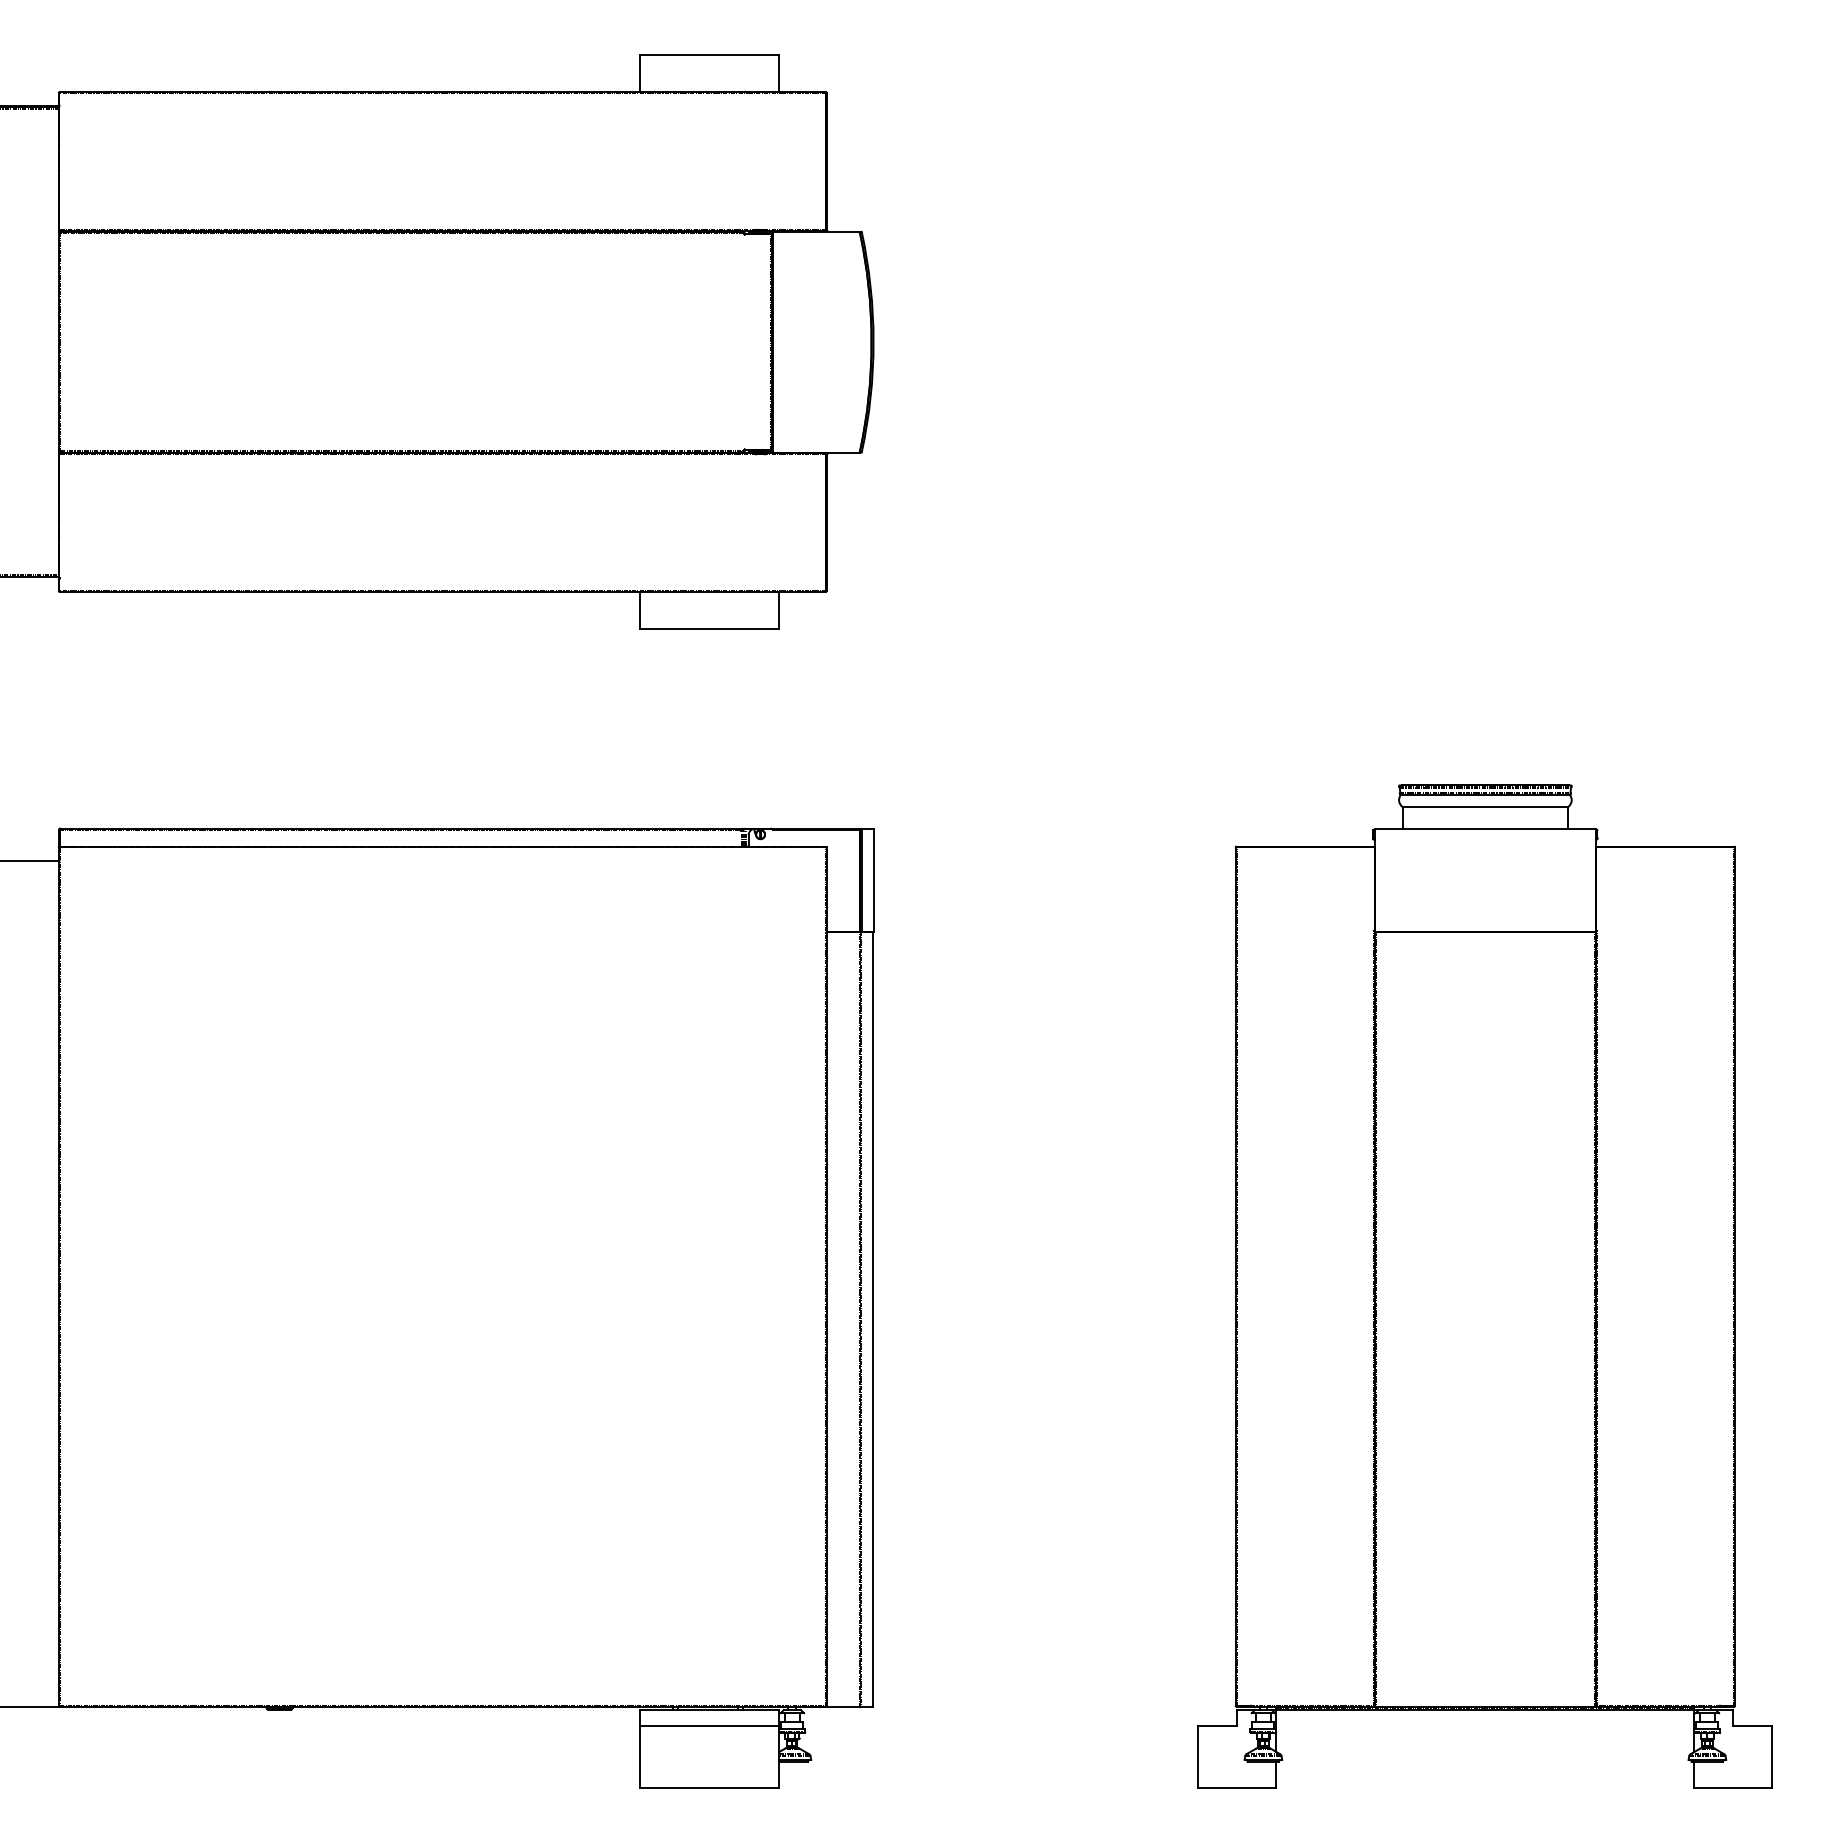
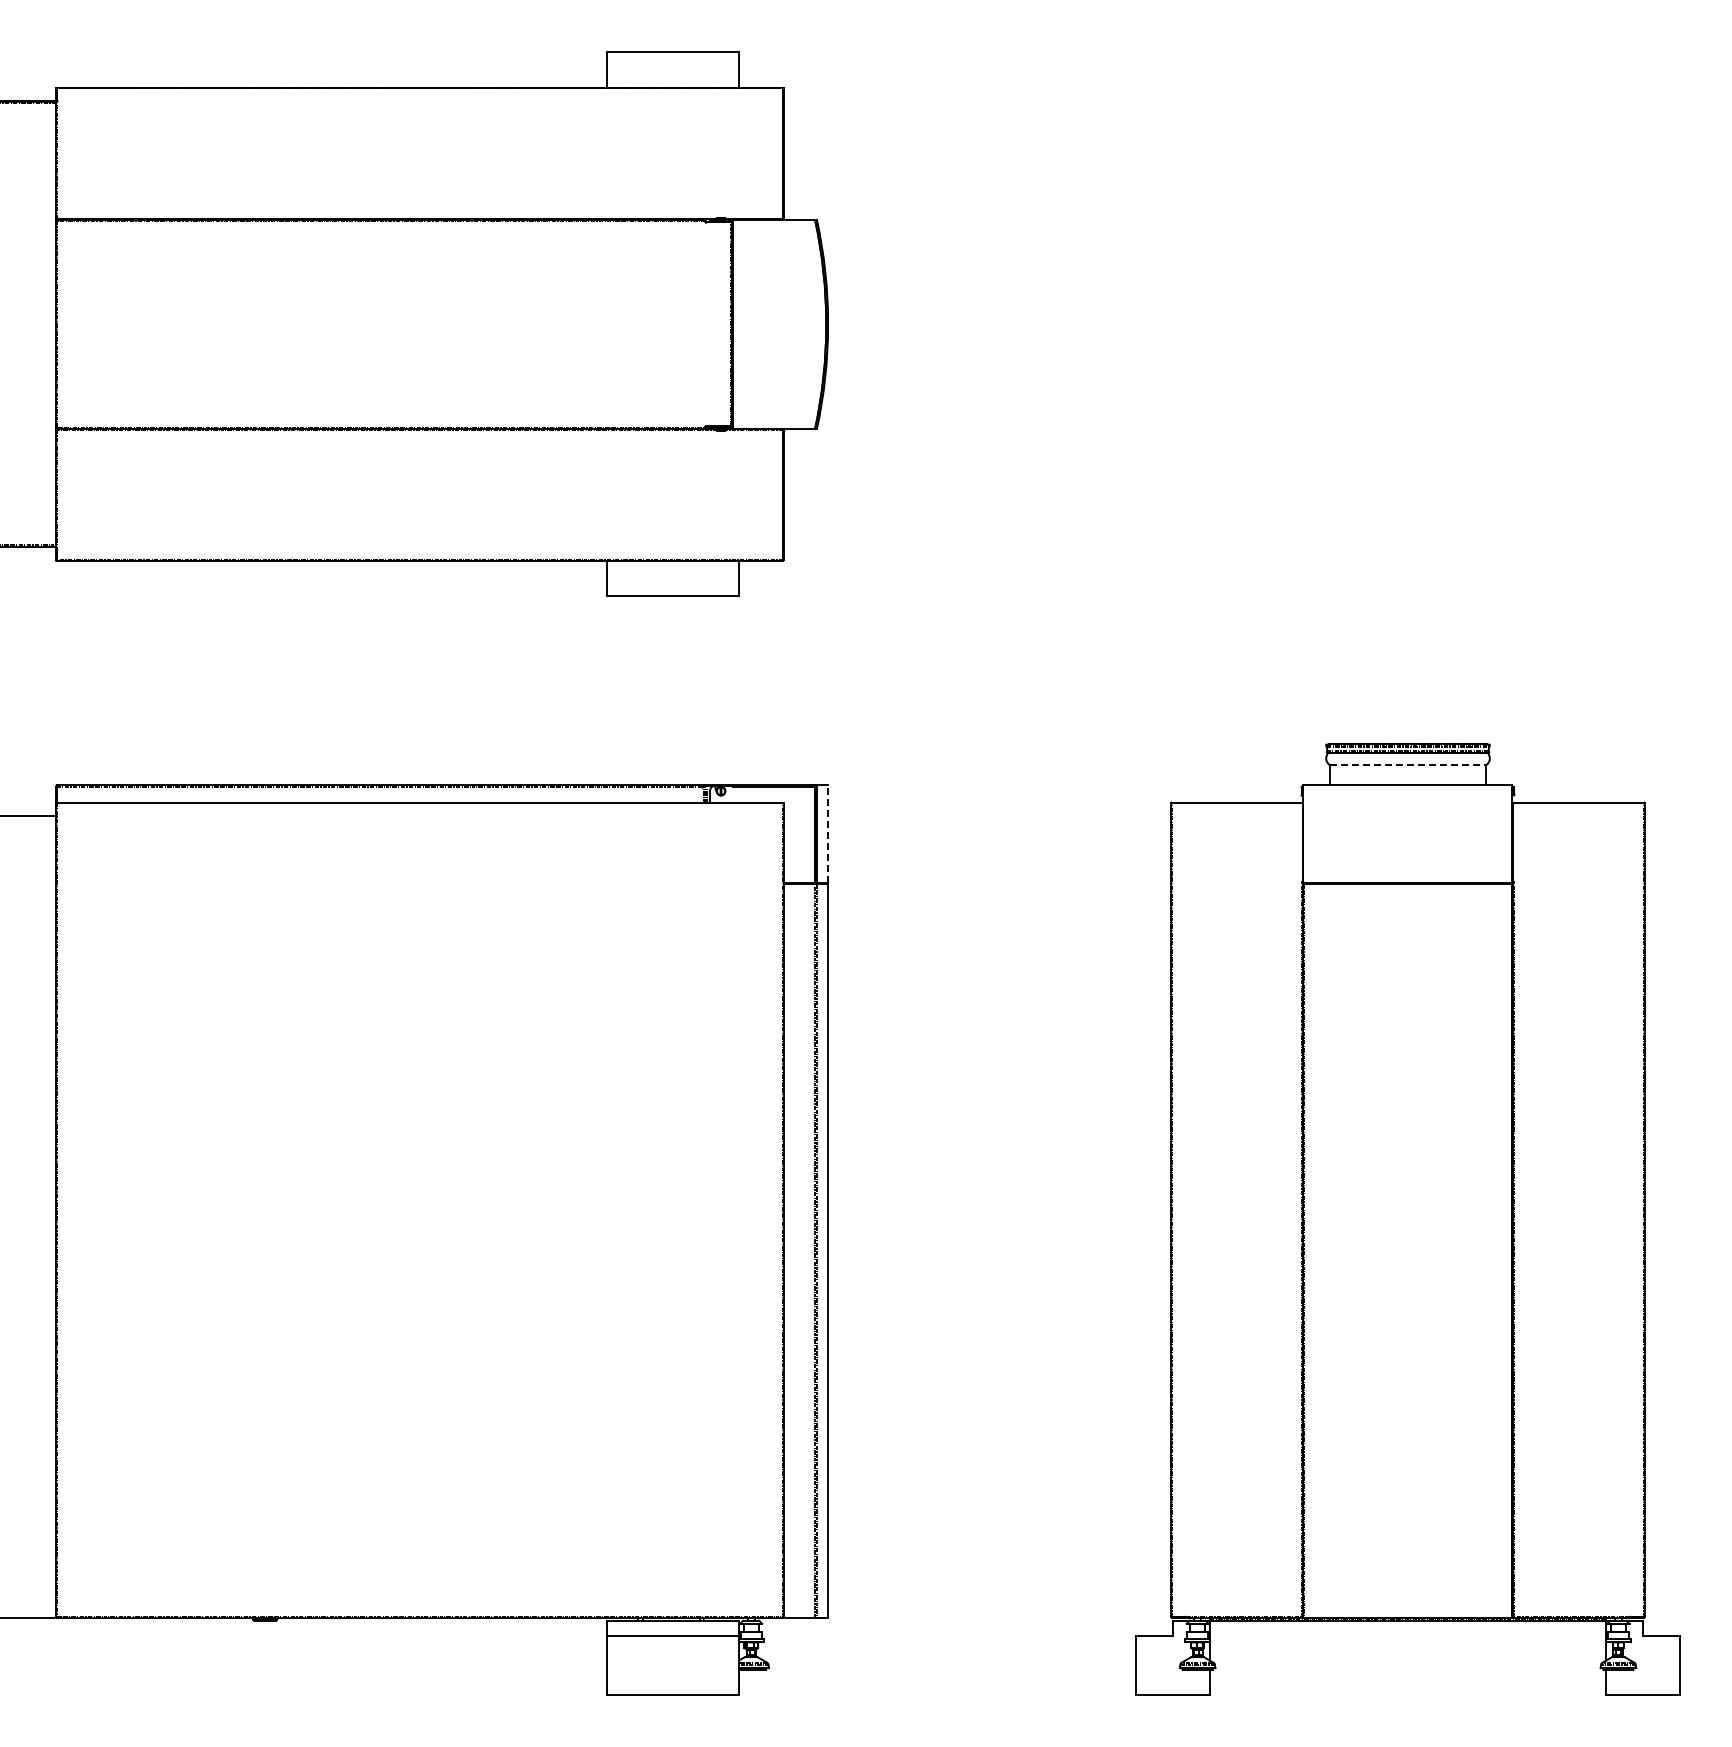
line: (1485, 806) -> (1408, 764), solid -> dashed
line: (873, 880) -> (828, 834), solid -> dashed

